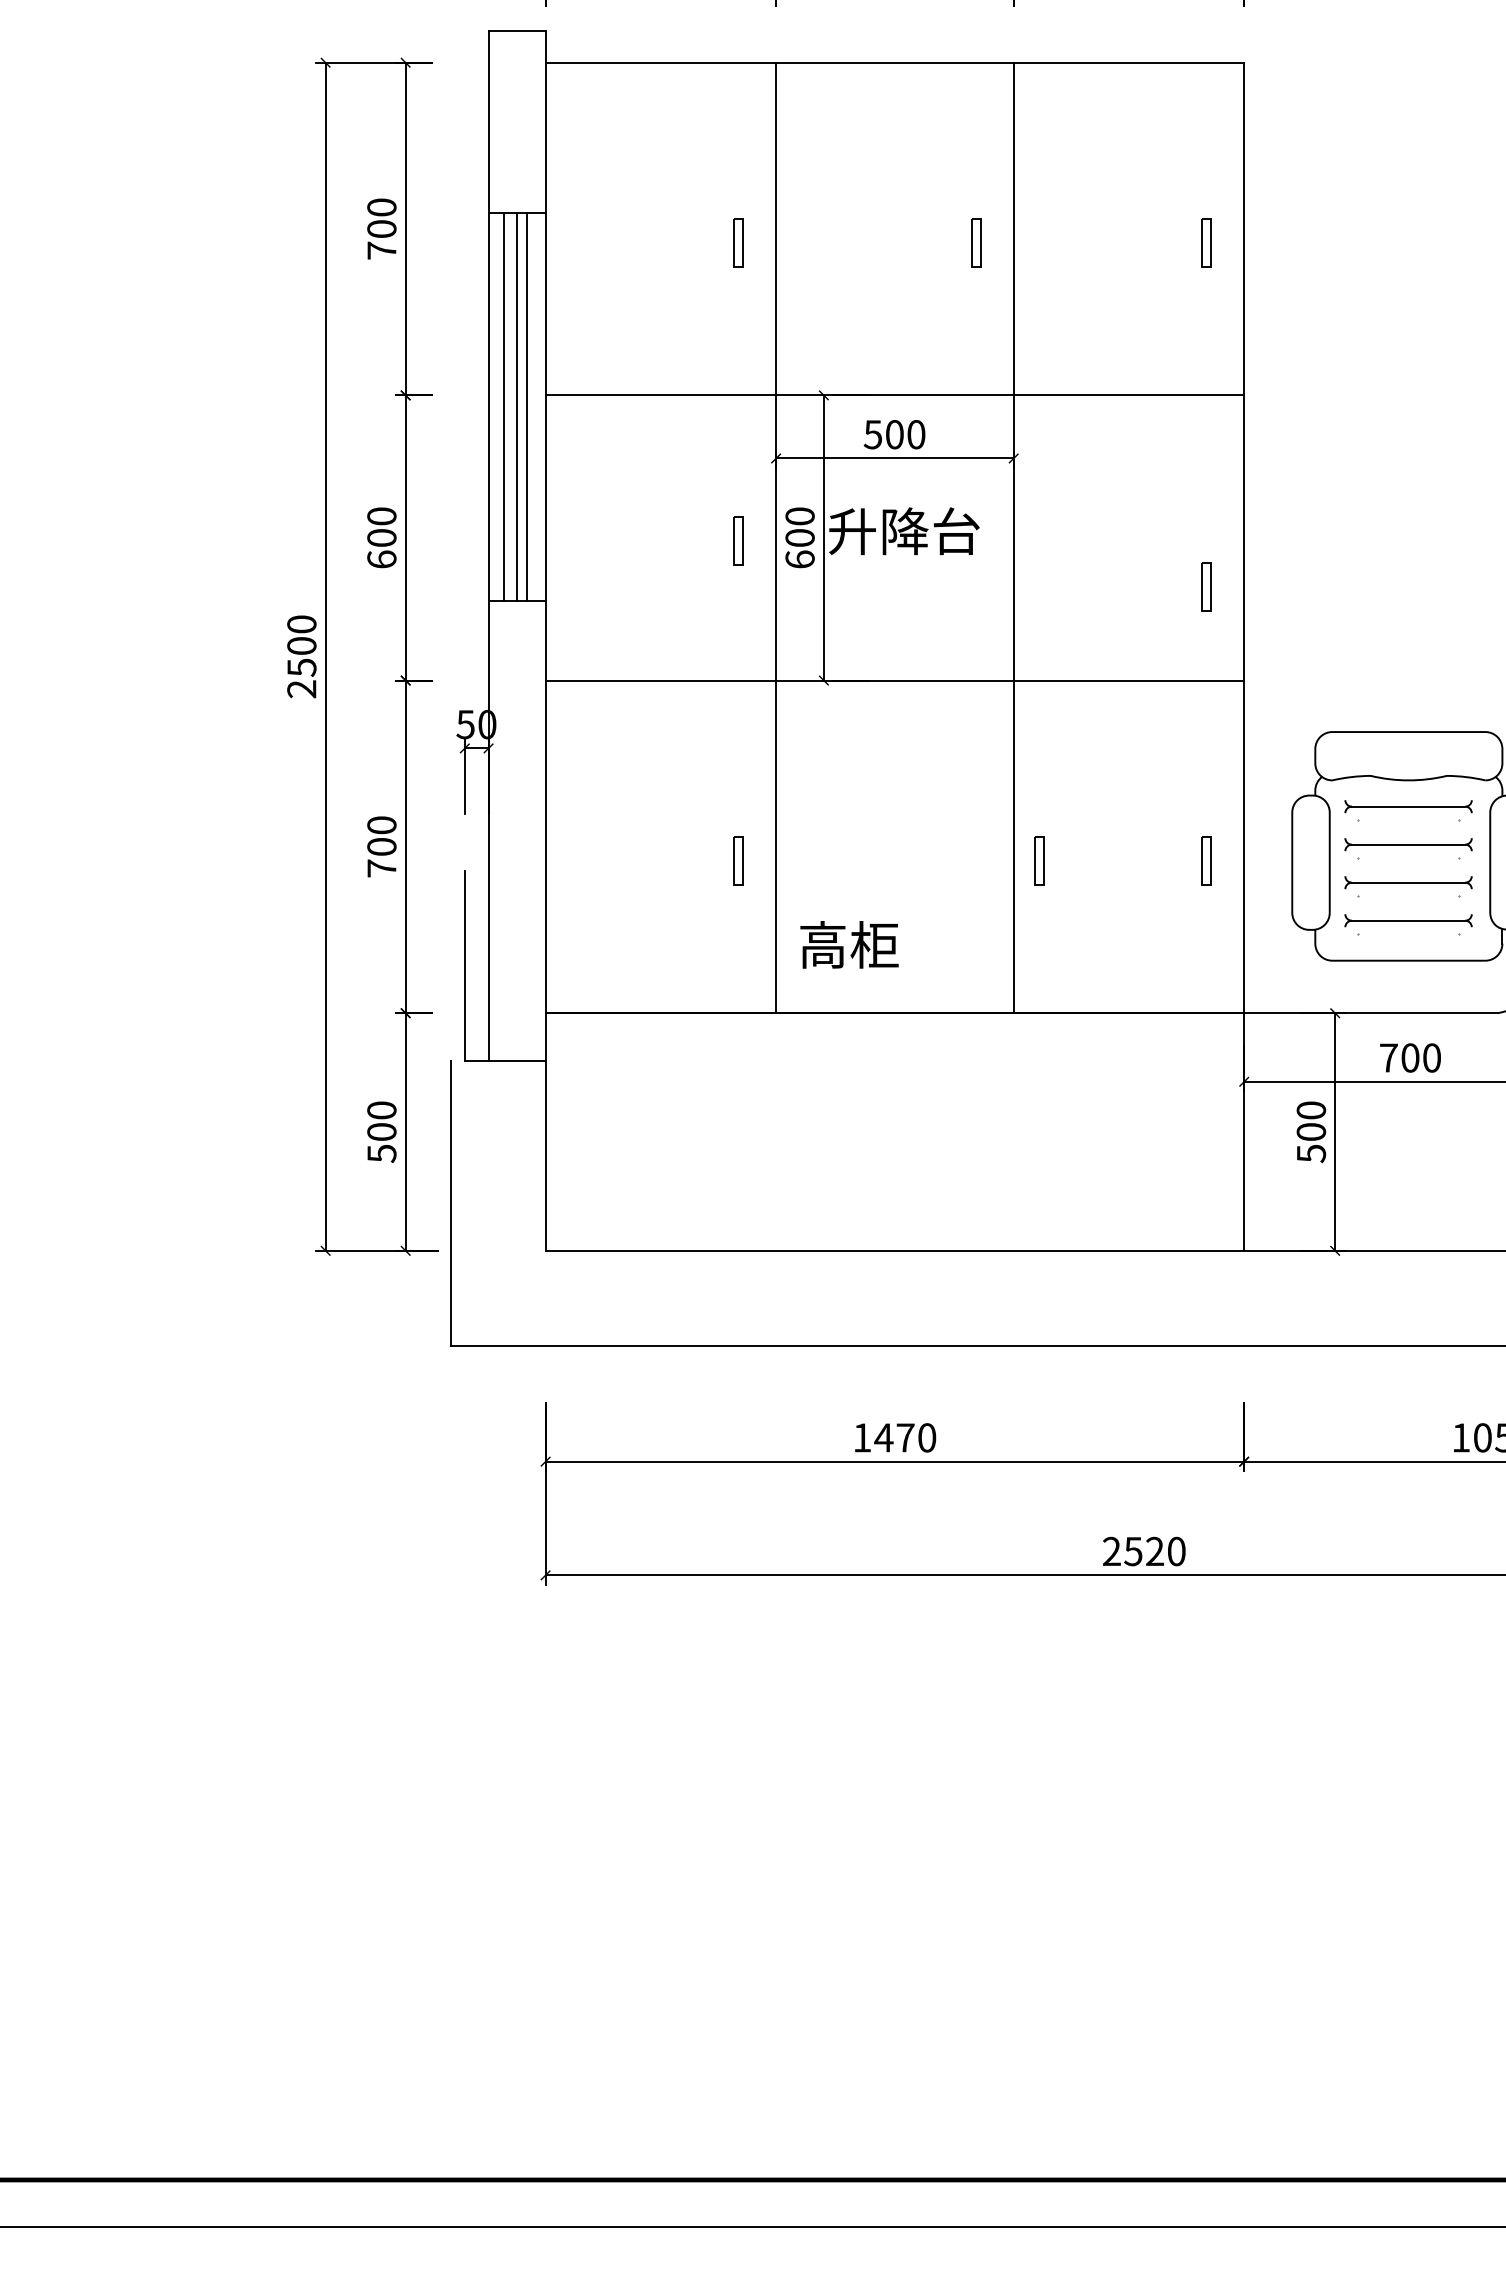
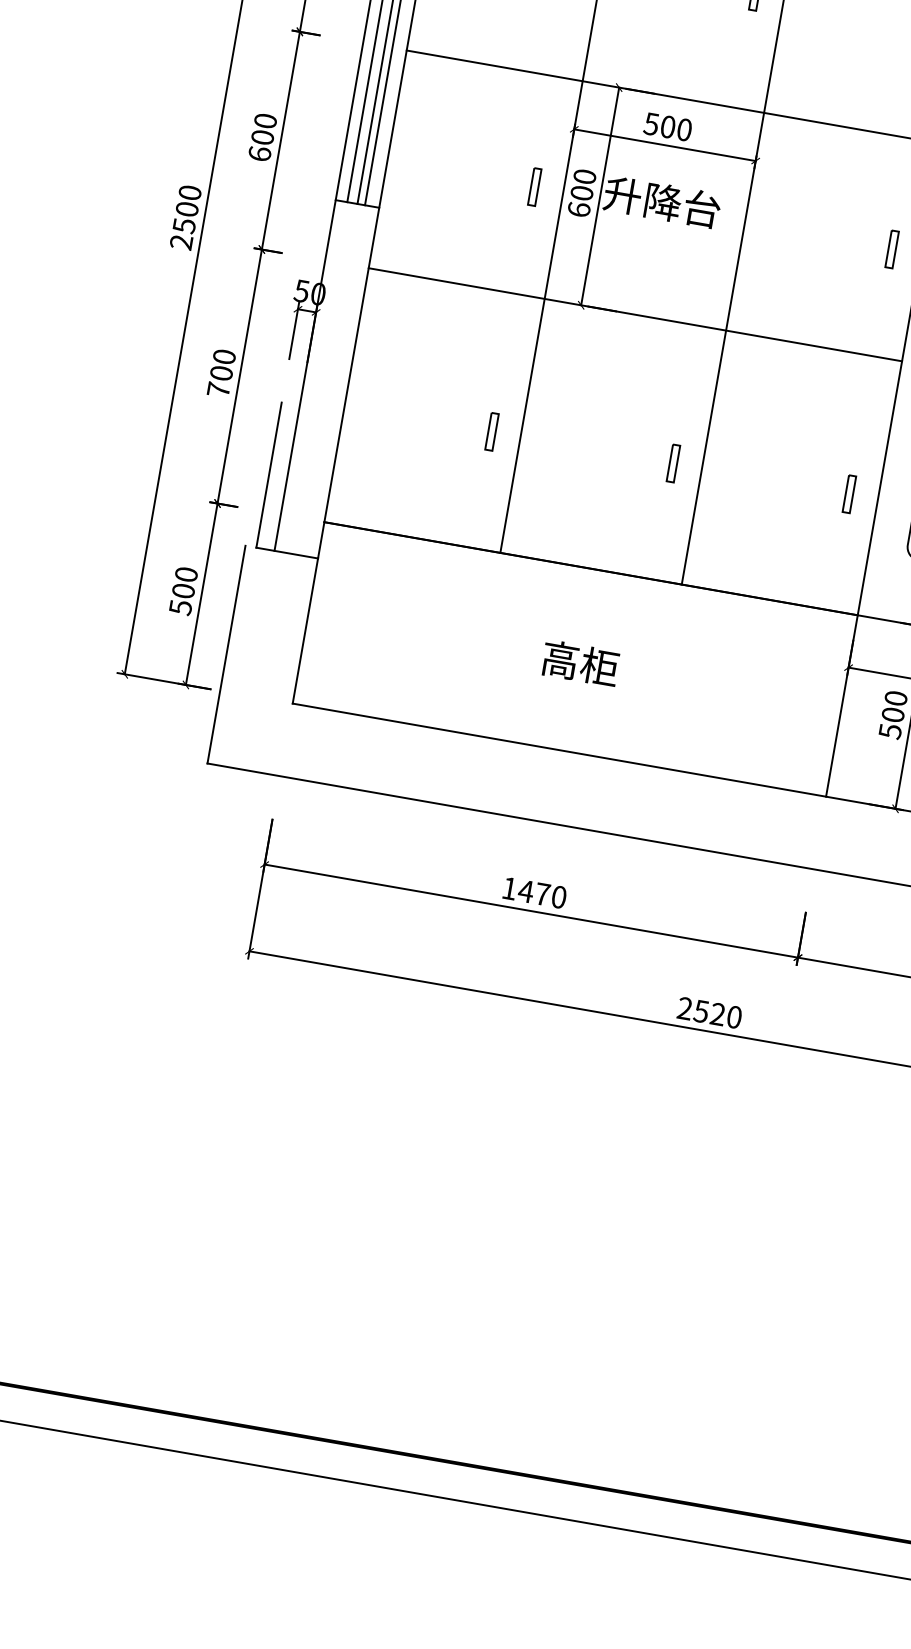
part: (1206, 586) -> (891, 249), moved
part: (1039, 860) -> (673, 463), moved
text: (849, 944) -> (580, 663), moved

